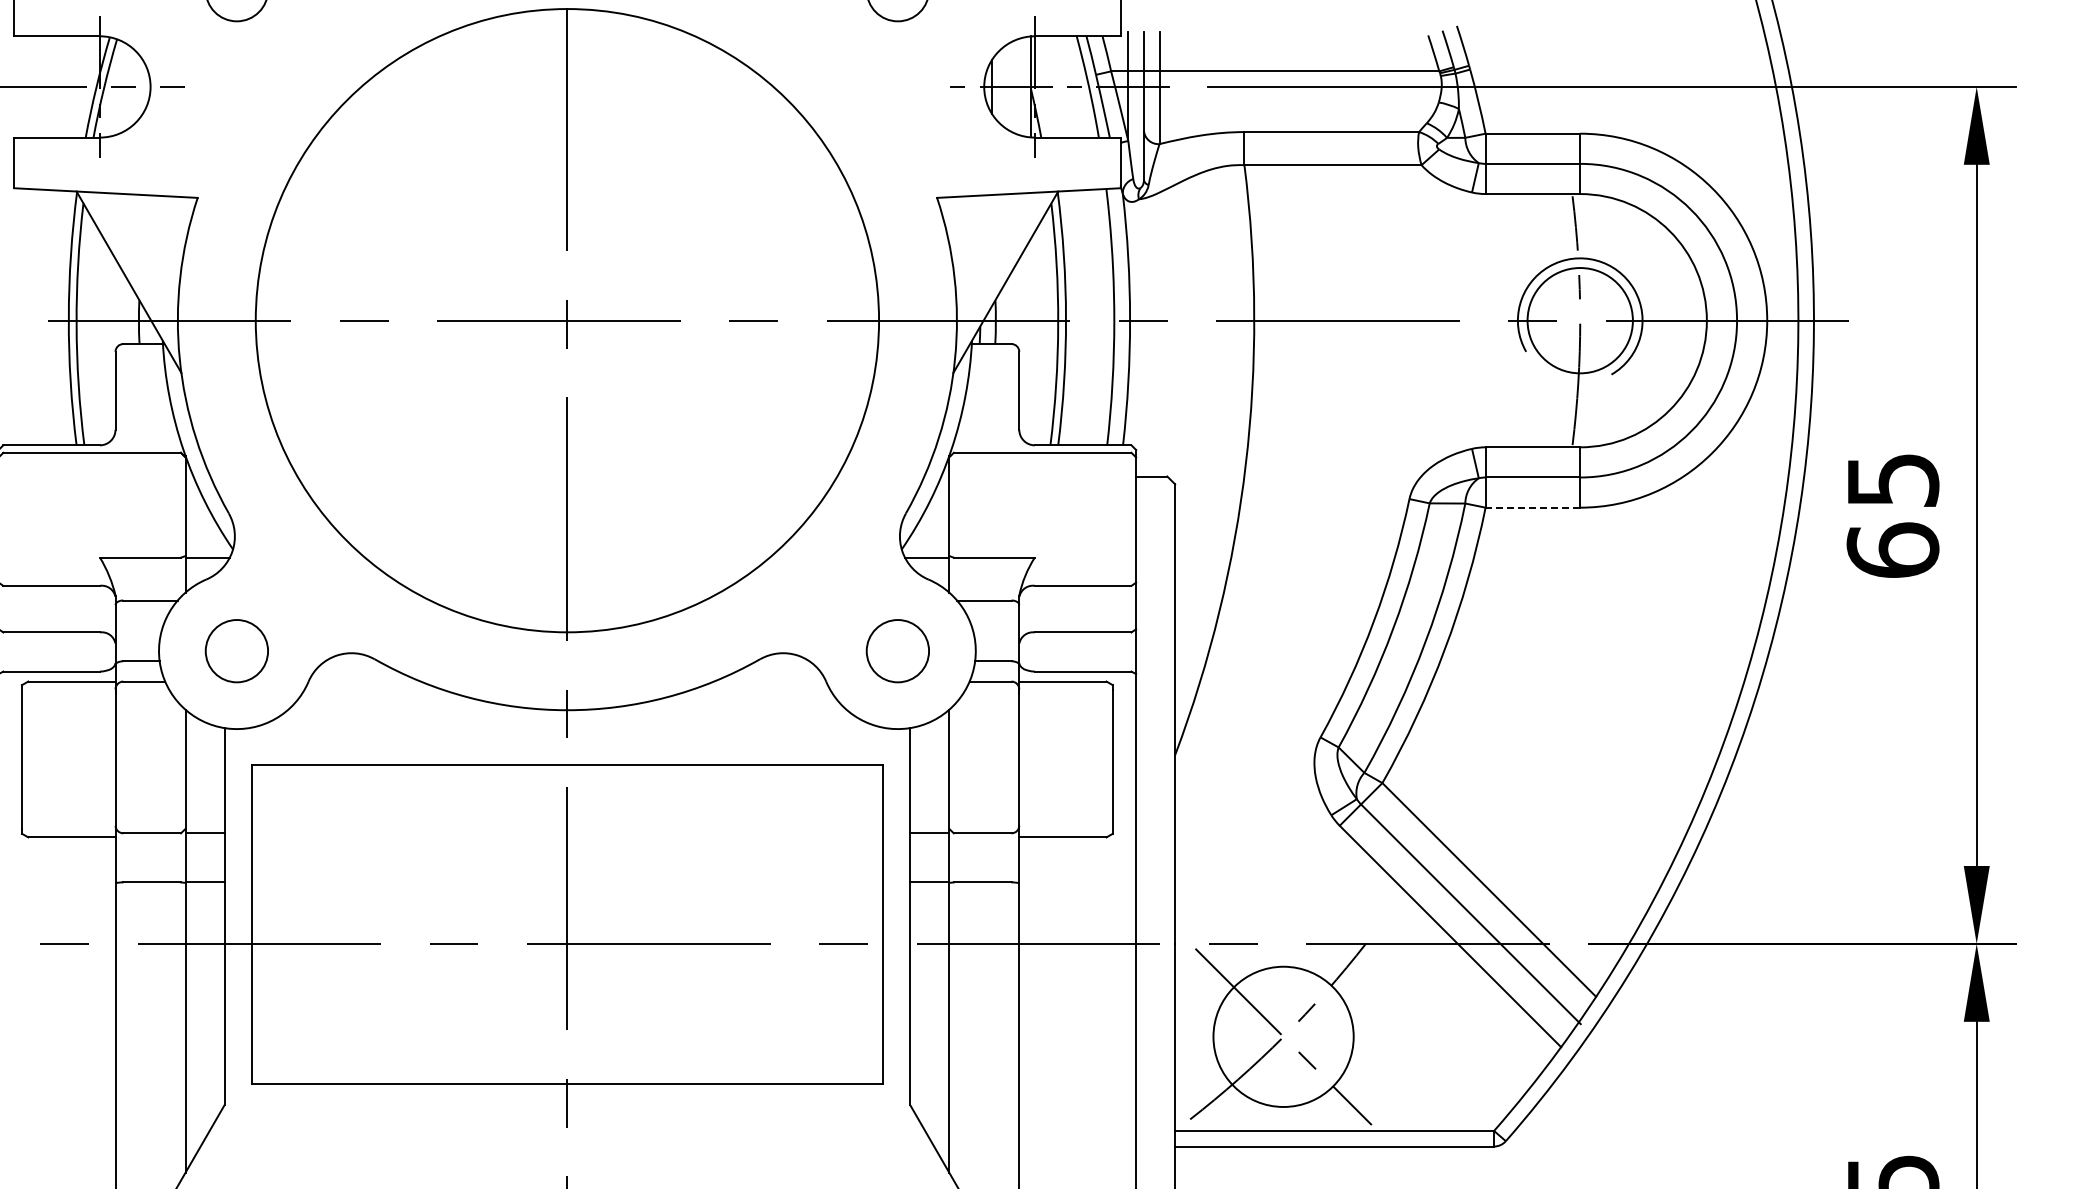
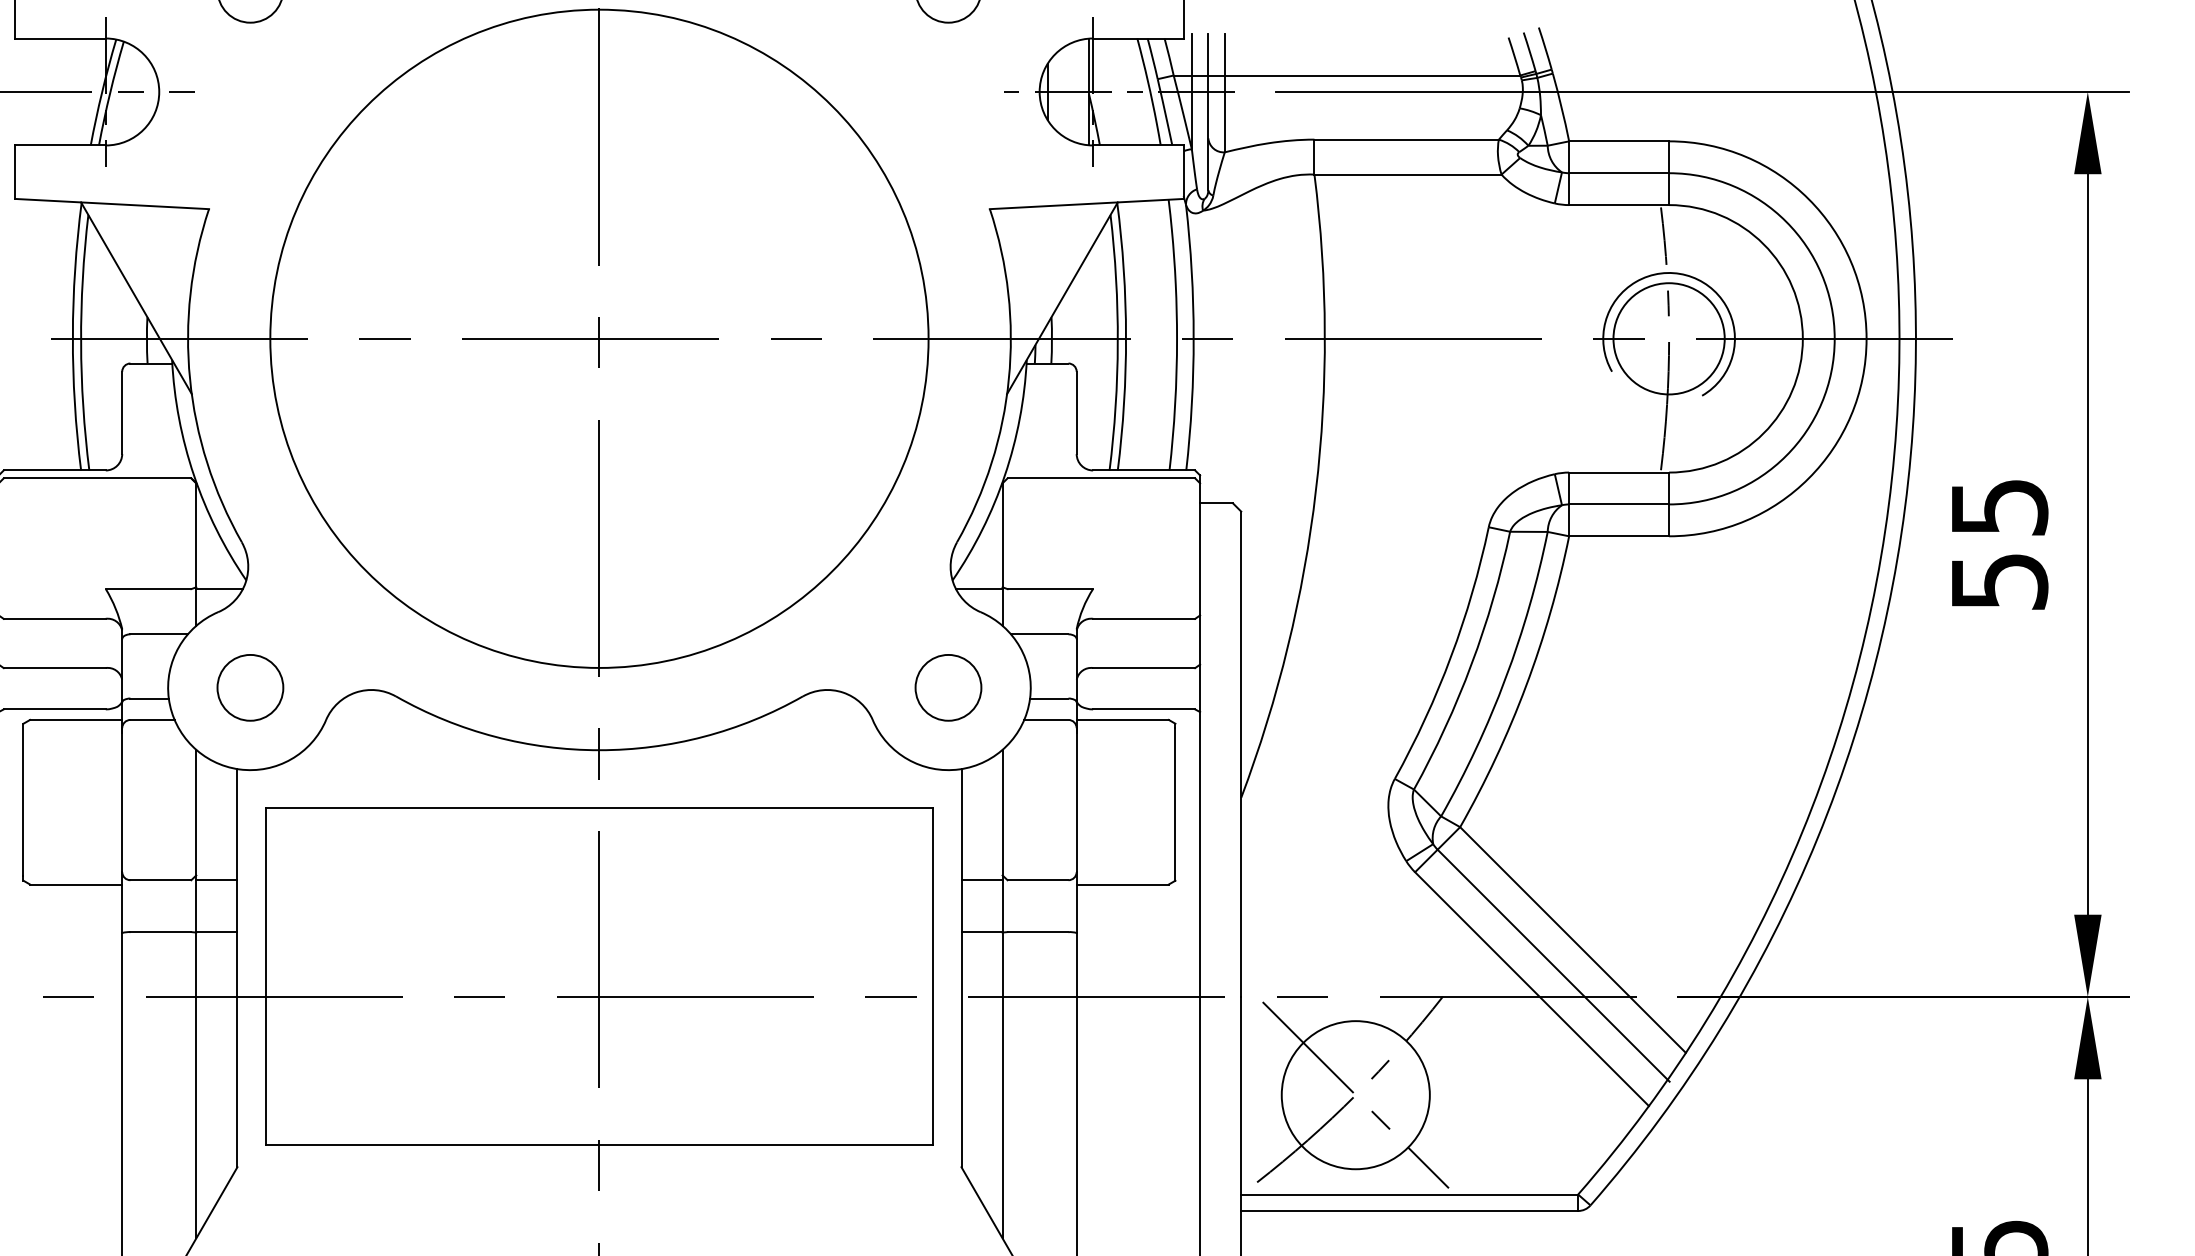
line: (1532, 507) -> (1618, 536), dashed -> solid
text: (1892, 549) -> (1998, 580), 65 -> 55

